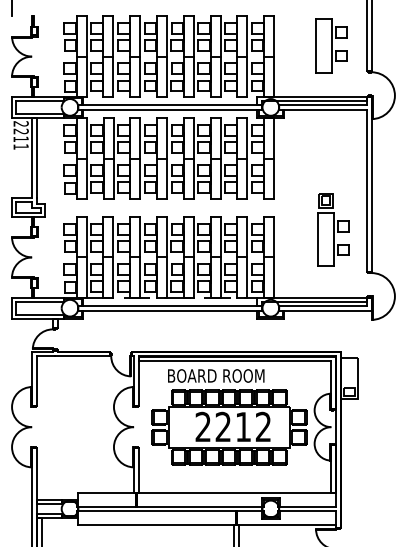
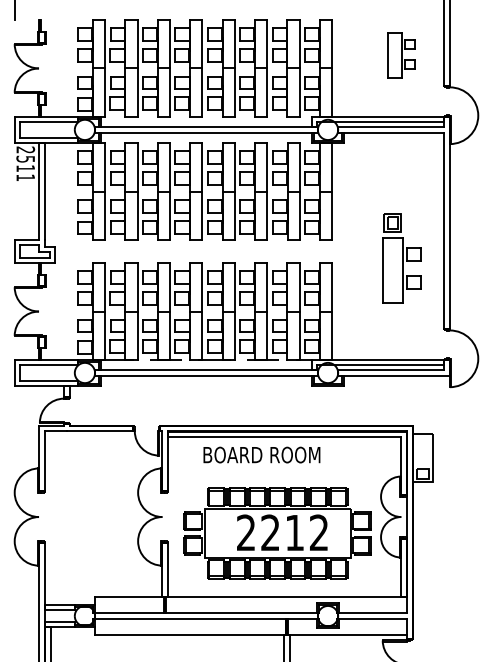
part: (331, 45) -> (401, 55), size x0.7
text: (20, 131) -> (25, 158), 2211 -> 2511
part: (333, 230) -> (401, 258), moved
part: (229, 427) -> (277, 533), moved

